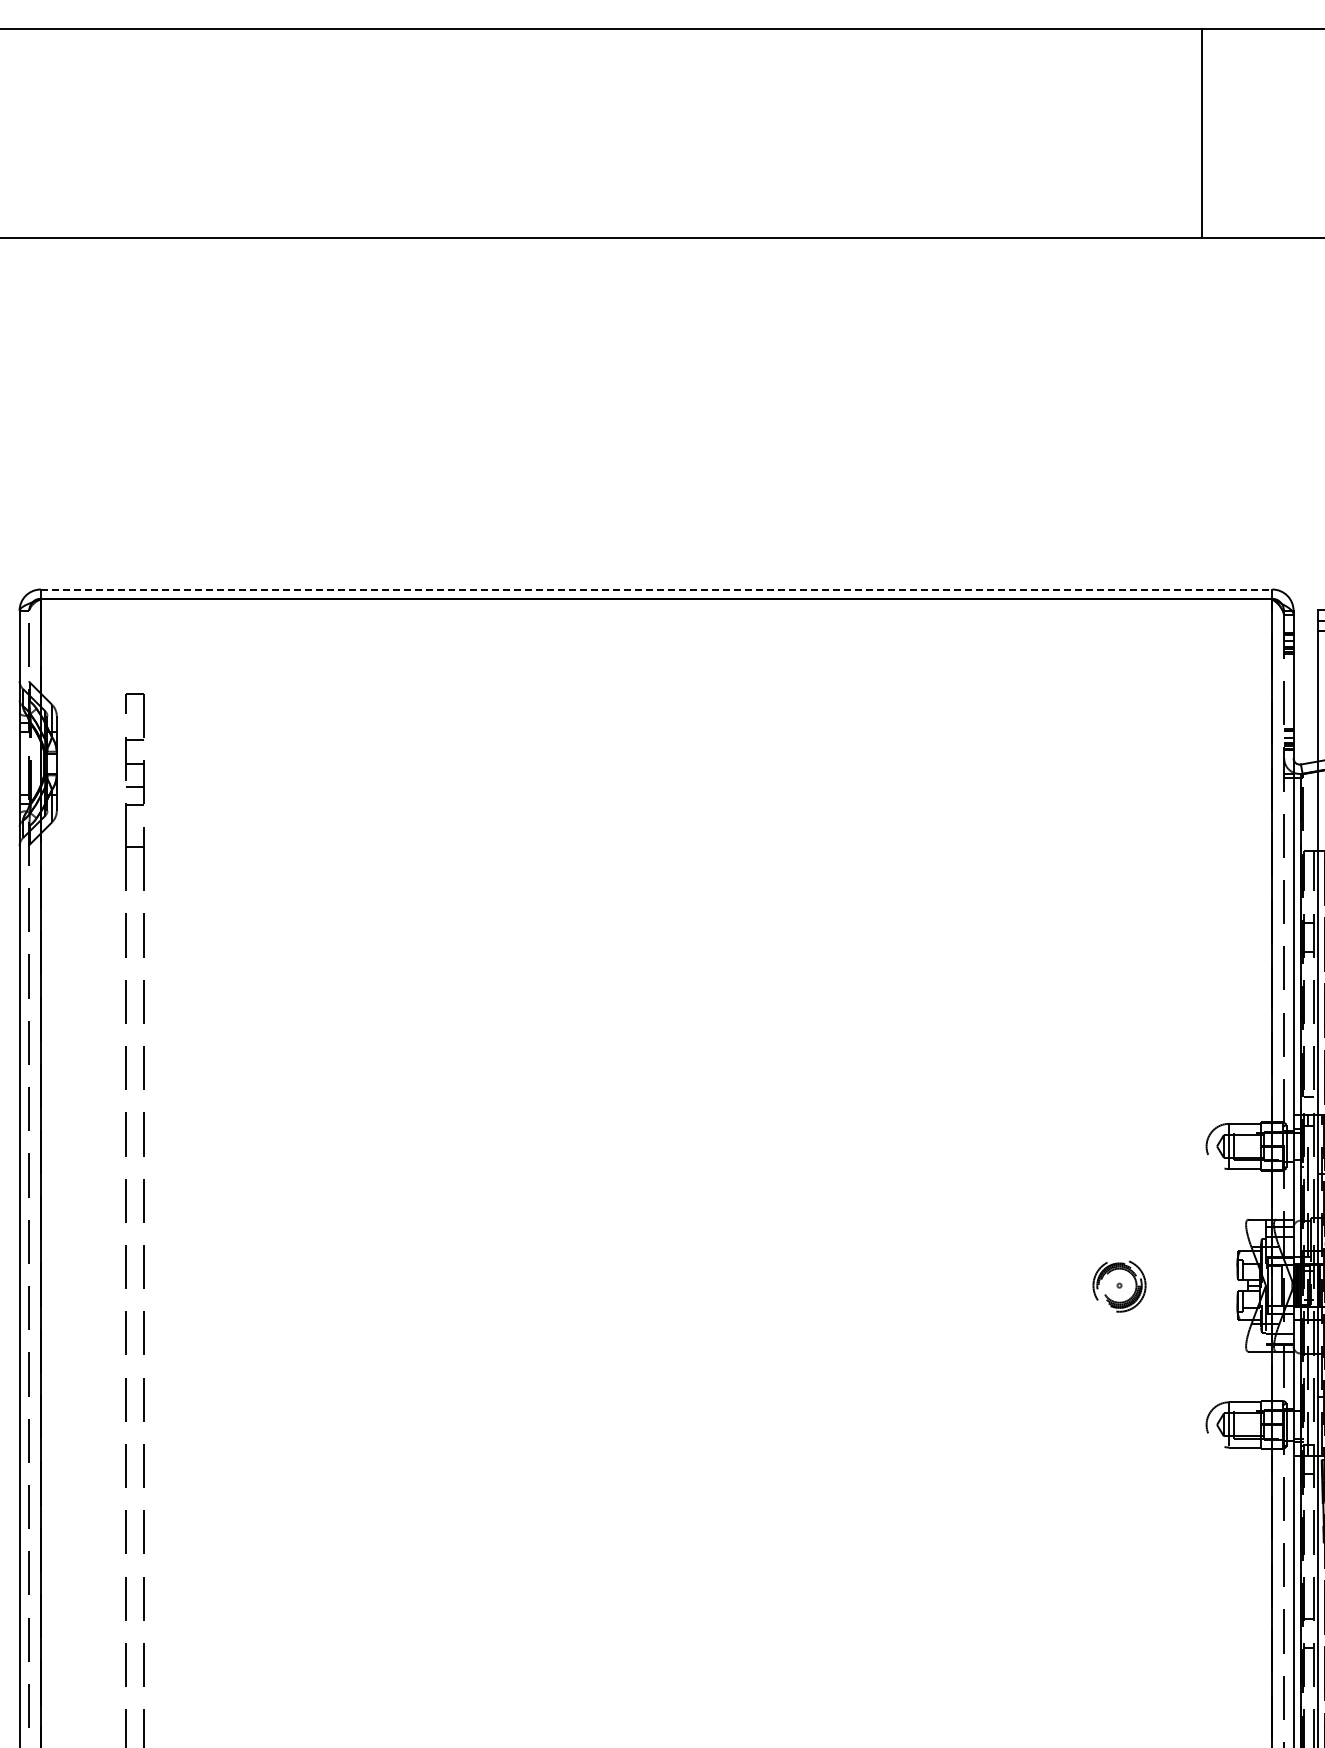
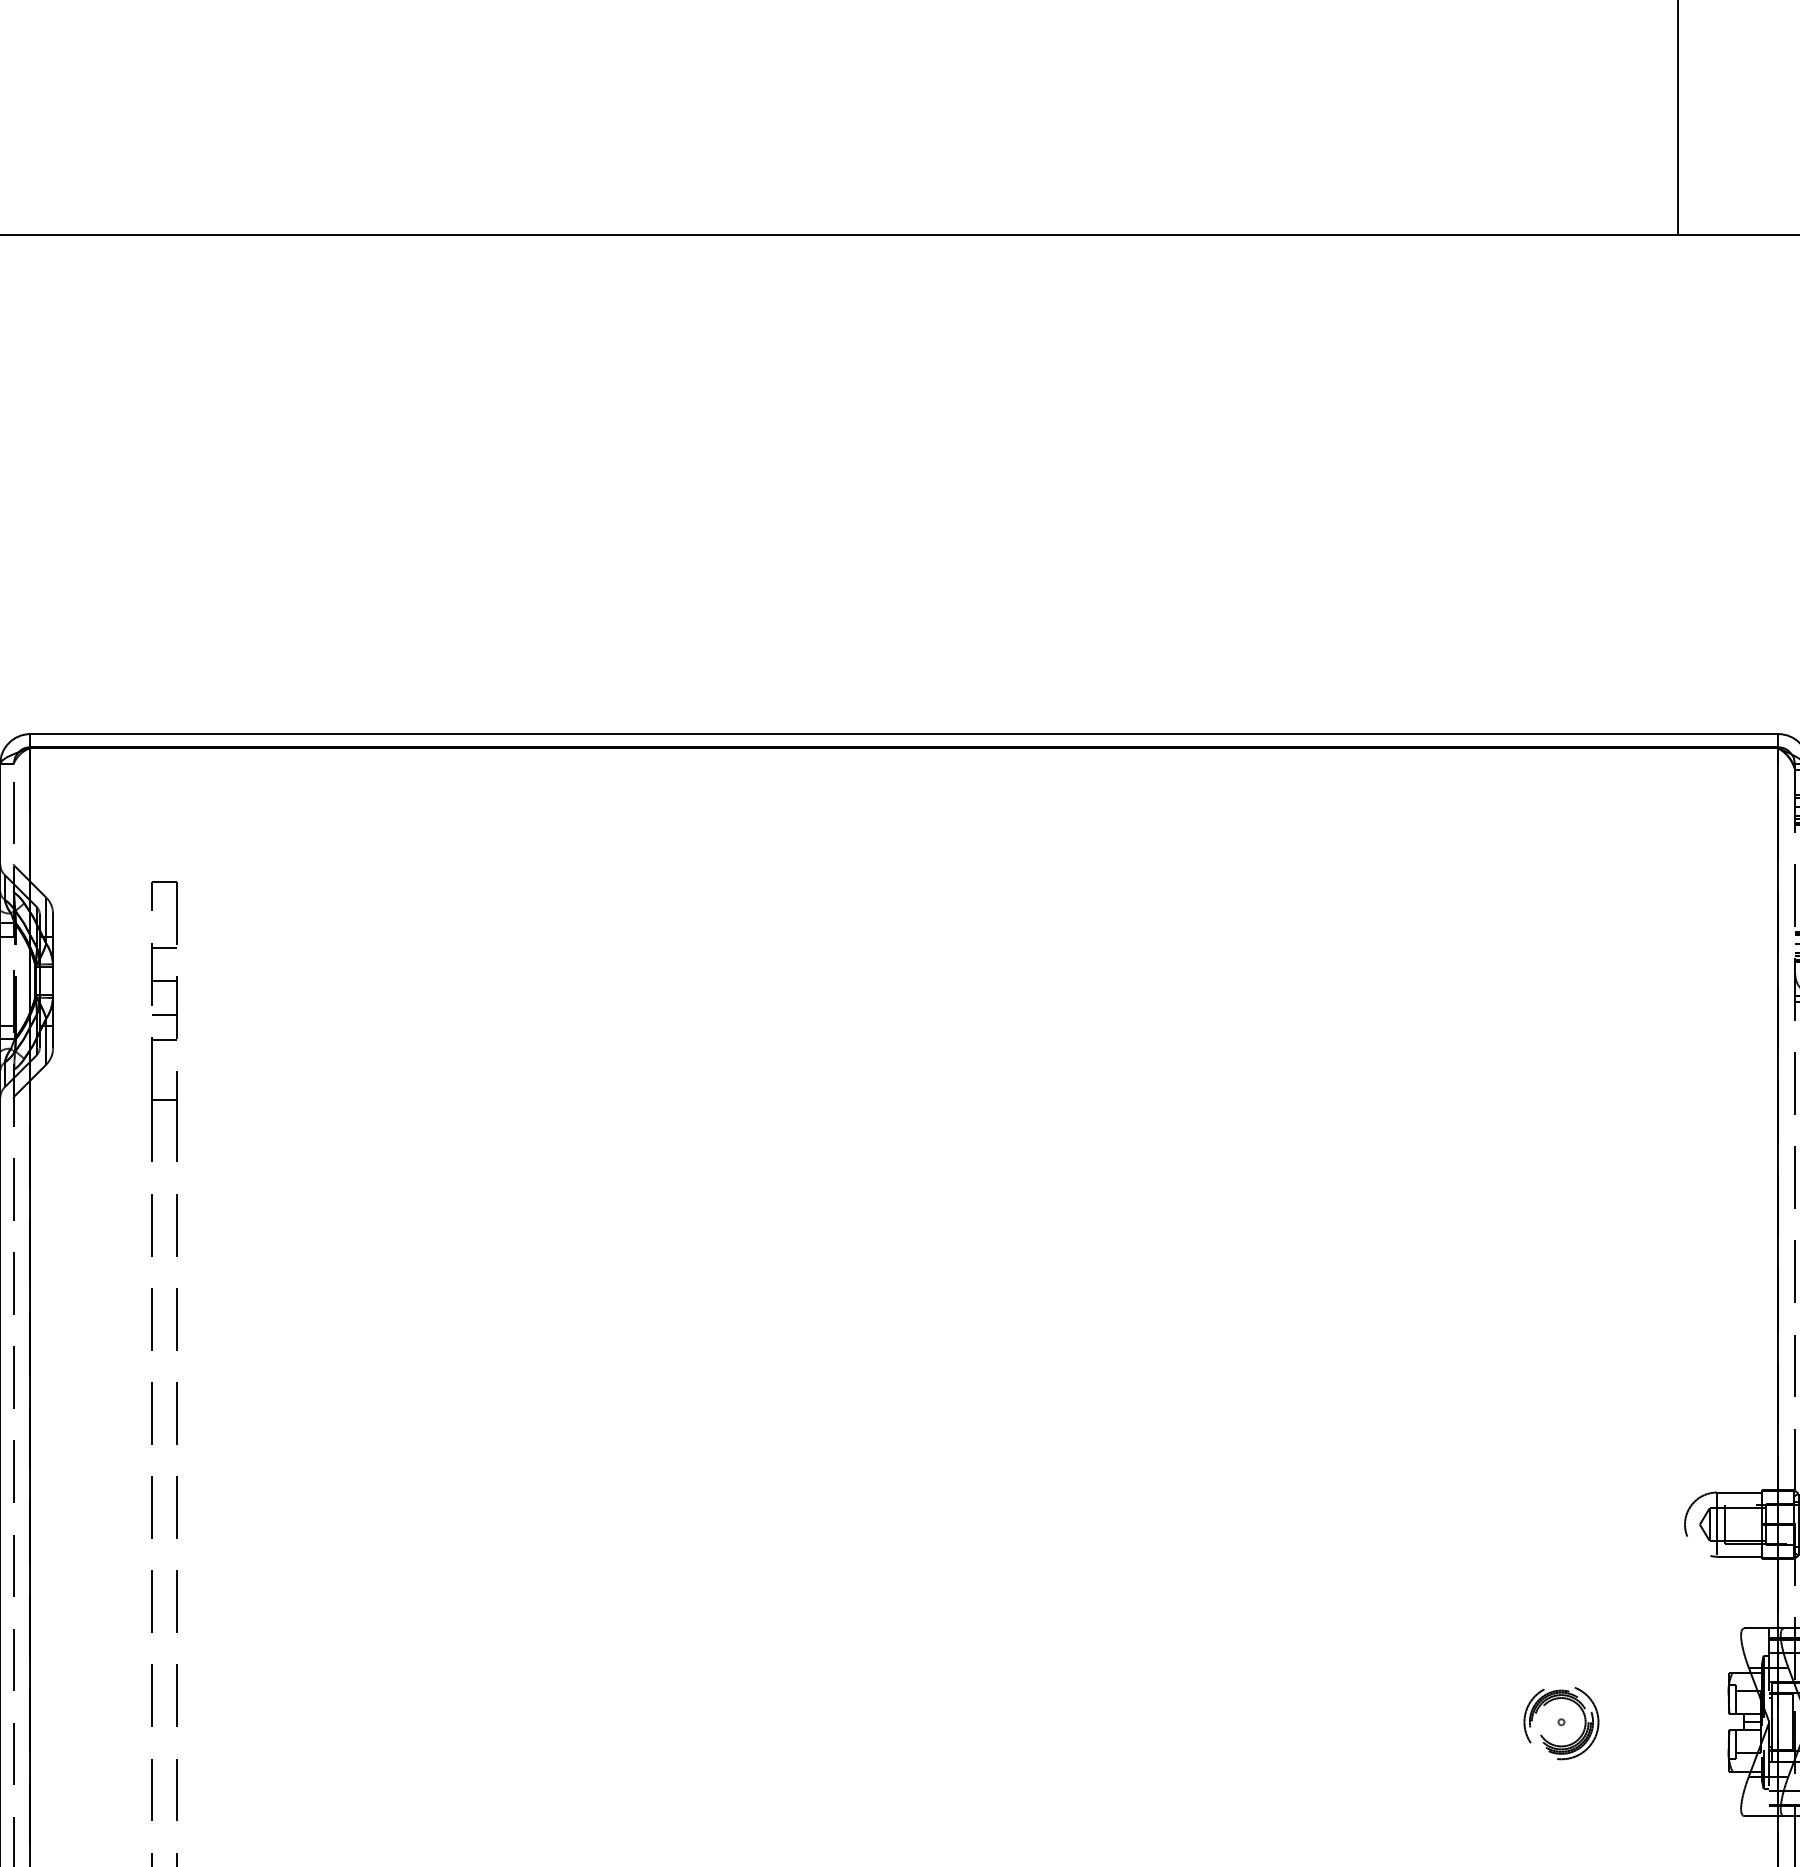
line: (656, 589) -> (904, 734), dashed -> solid

